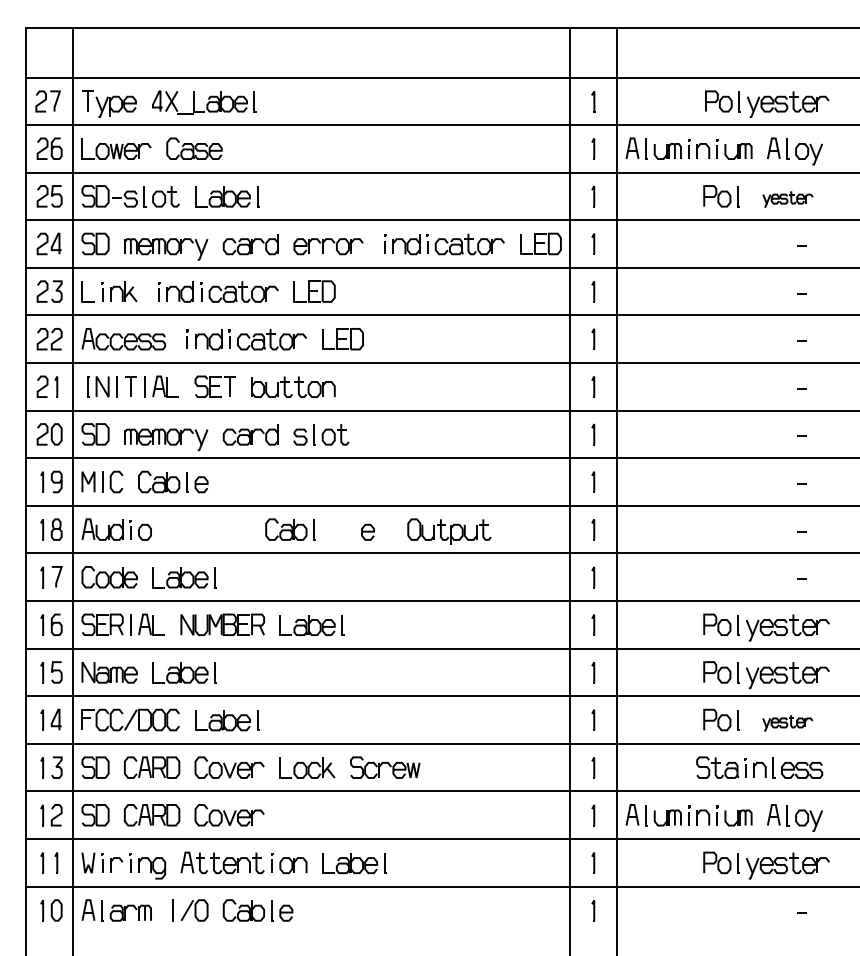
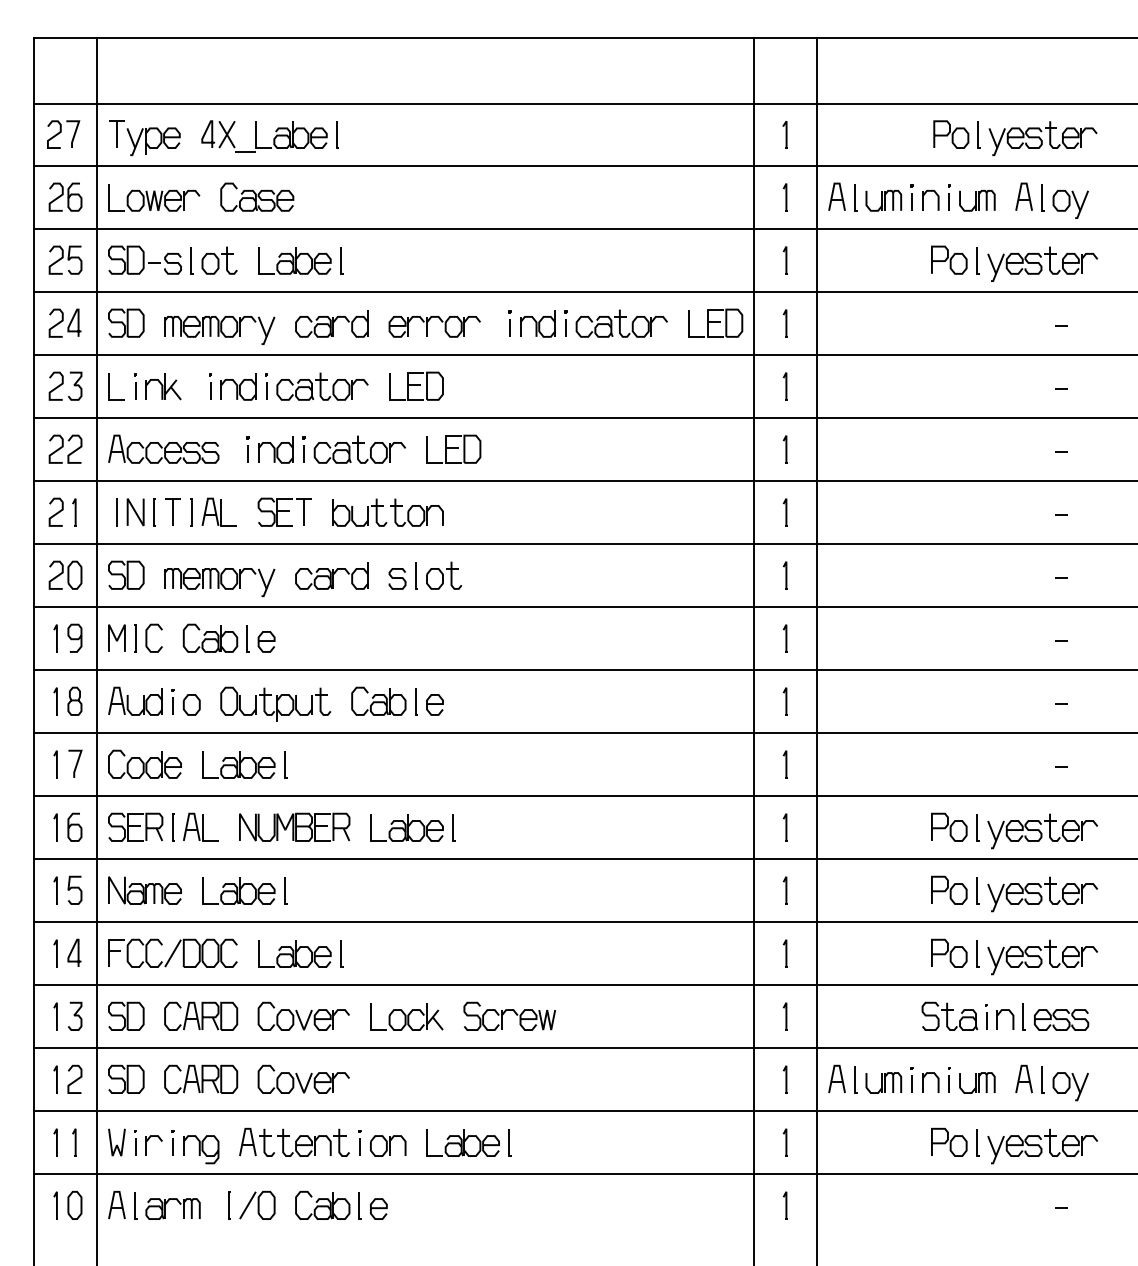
part: (787, 198) -> (1042, 263), size x1.67
part: (449, 531) -> (275, 703), moved
curve: (367, 532) -> (434, 704), moved
part: (787, 723) -> (1042, 957), size x1.67

